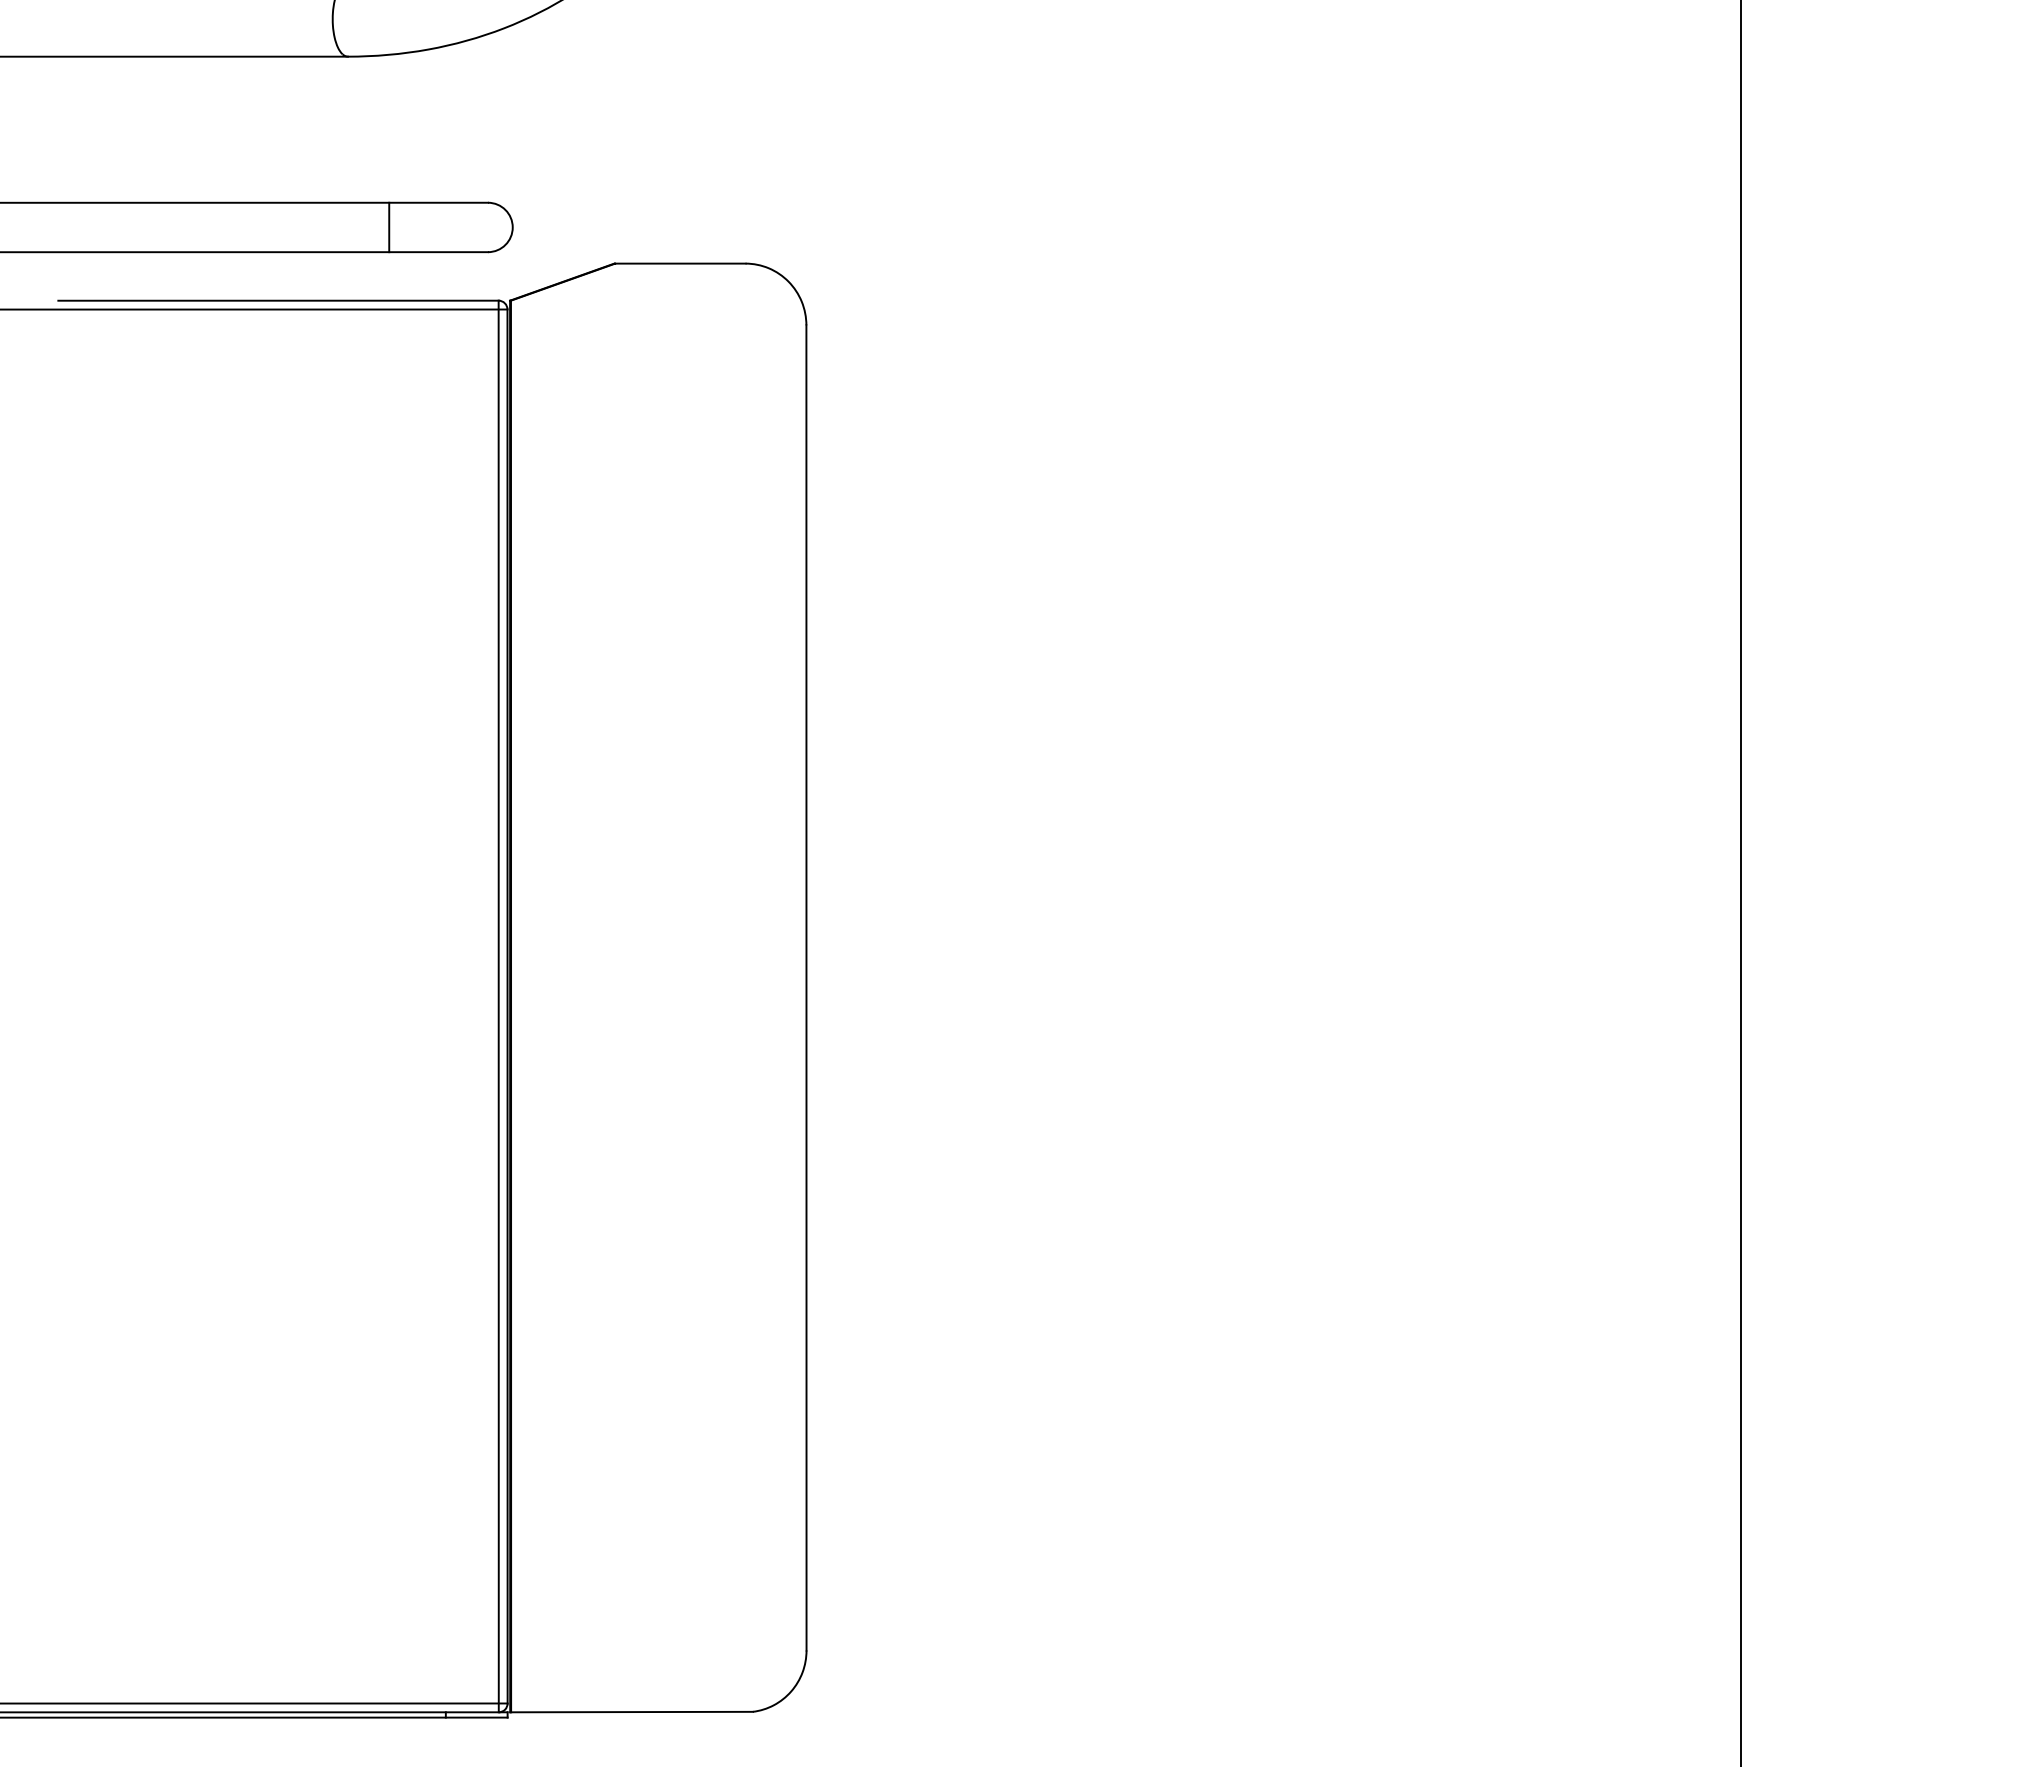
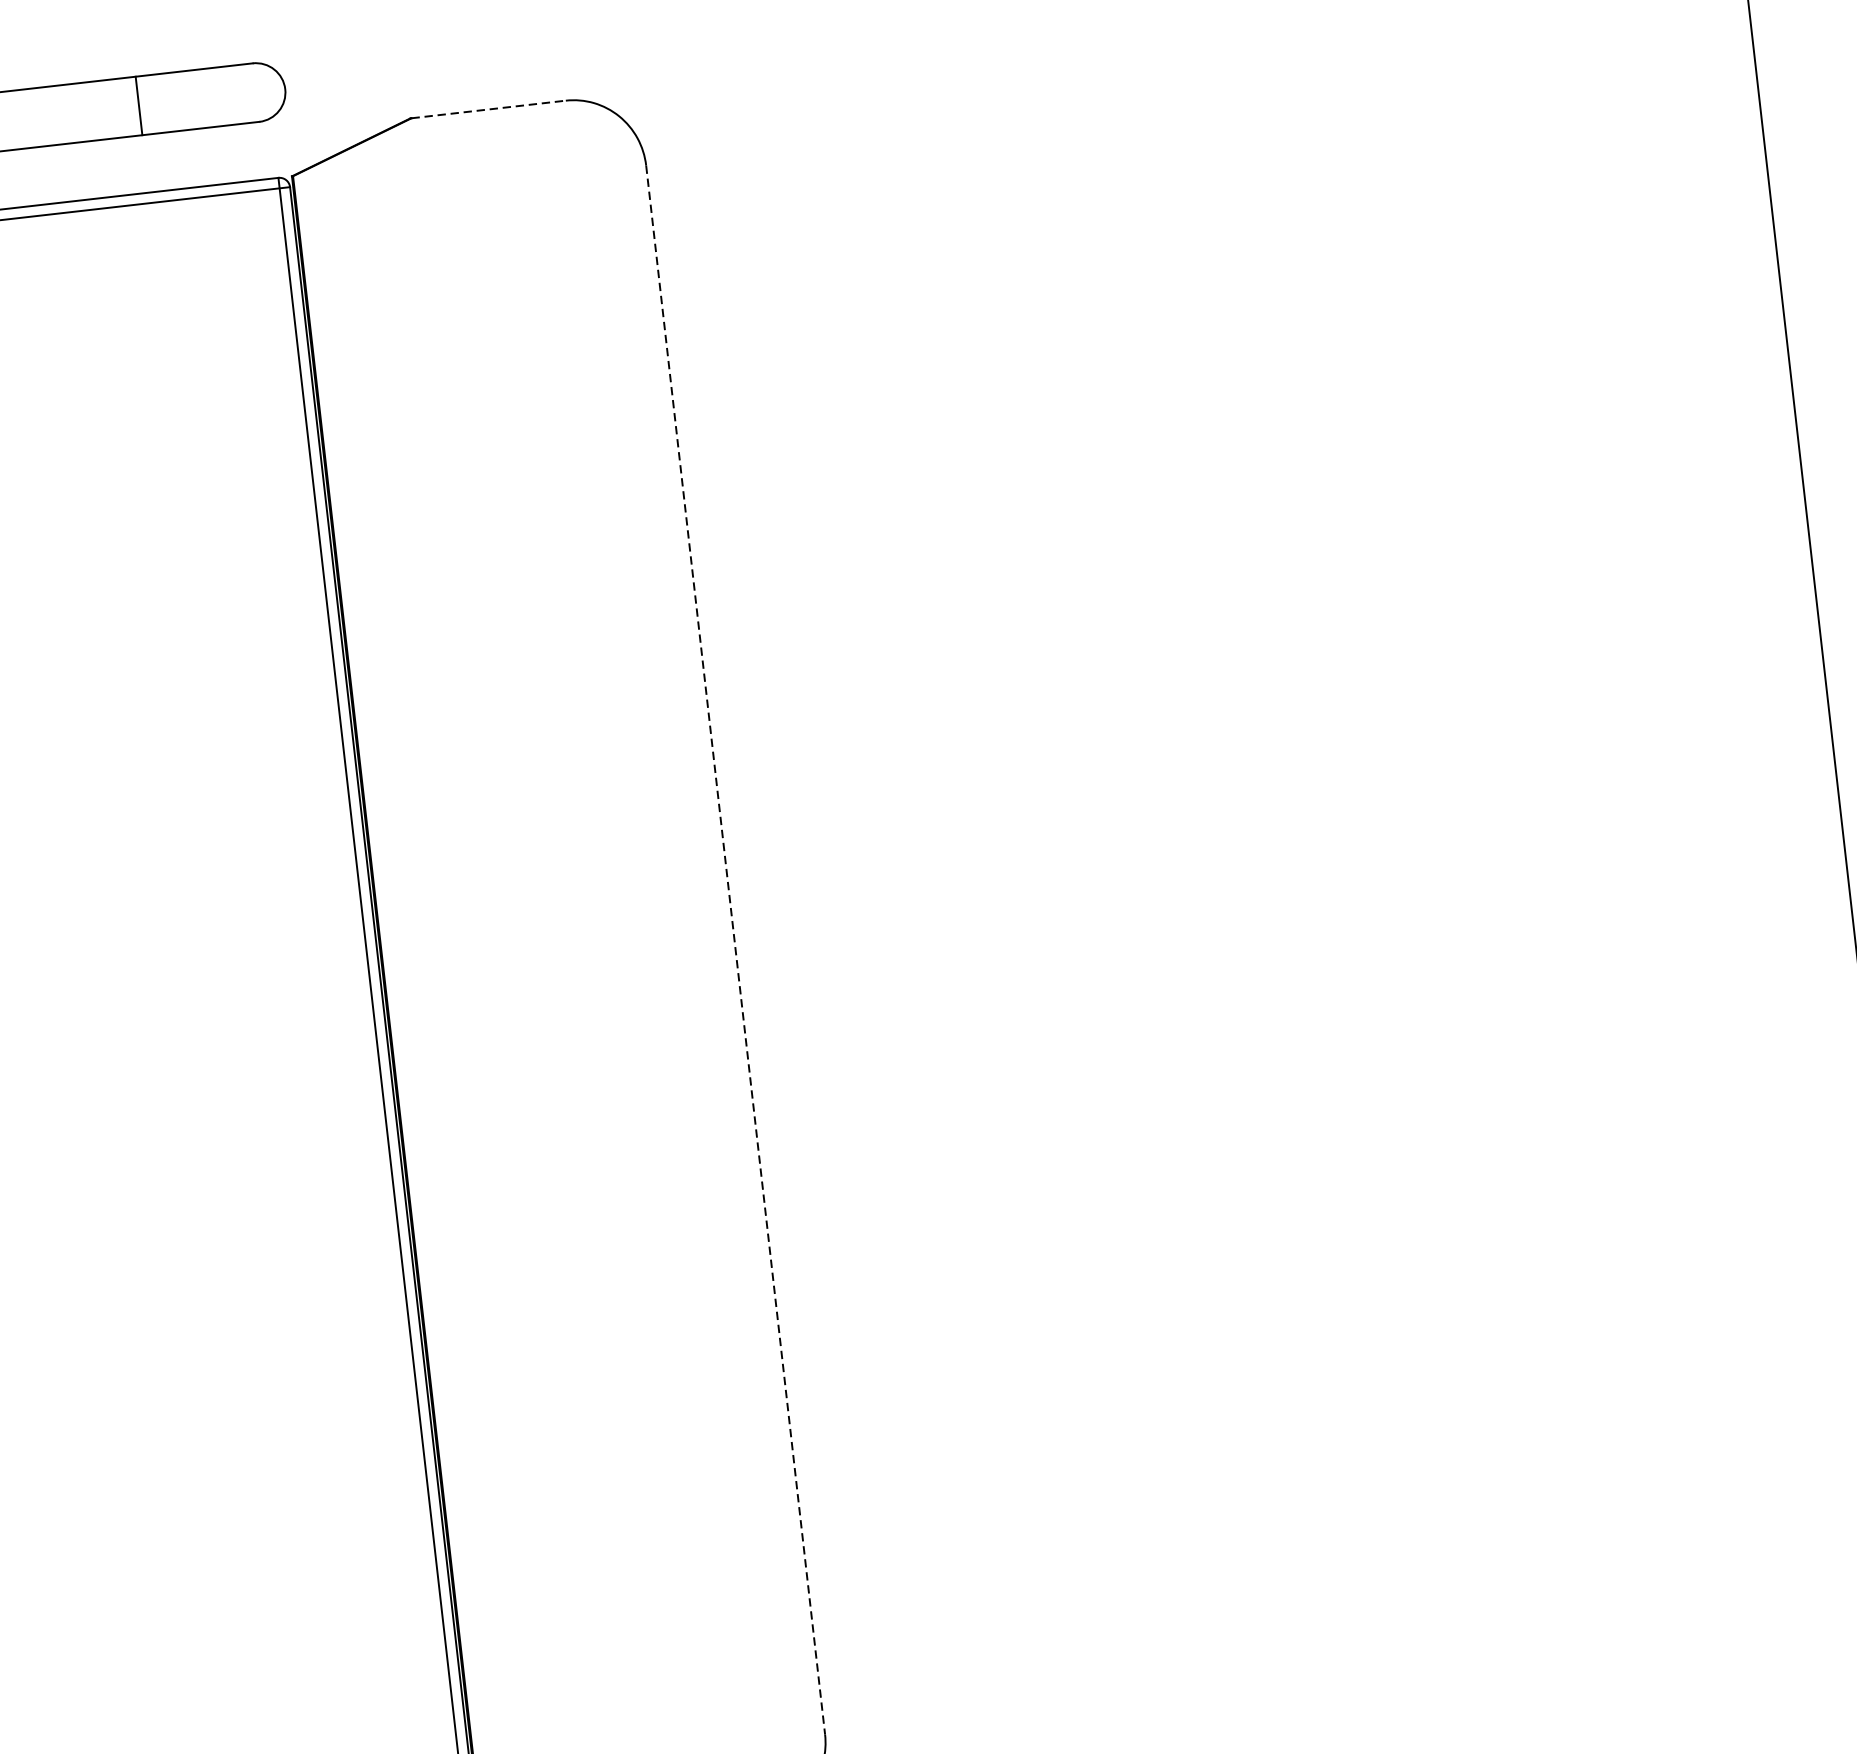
line: (680, 263) -> (488, 109), solid -> dashed
line: (806, 987) -> (735, 949), solid -> dashed

